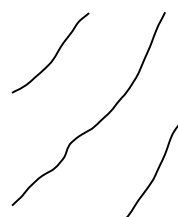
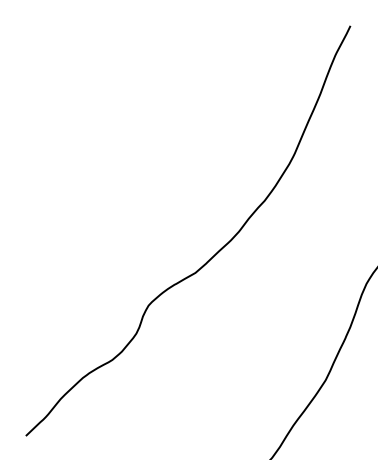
curve: (54, 55) -> (115, 117), removed

